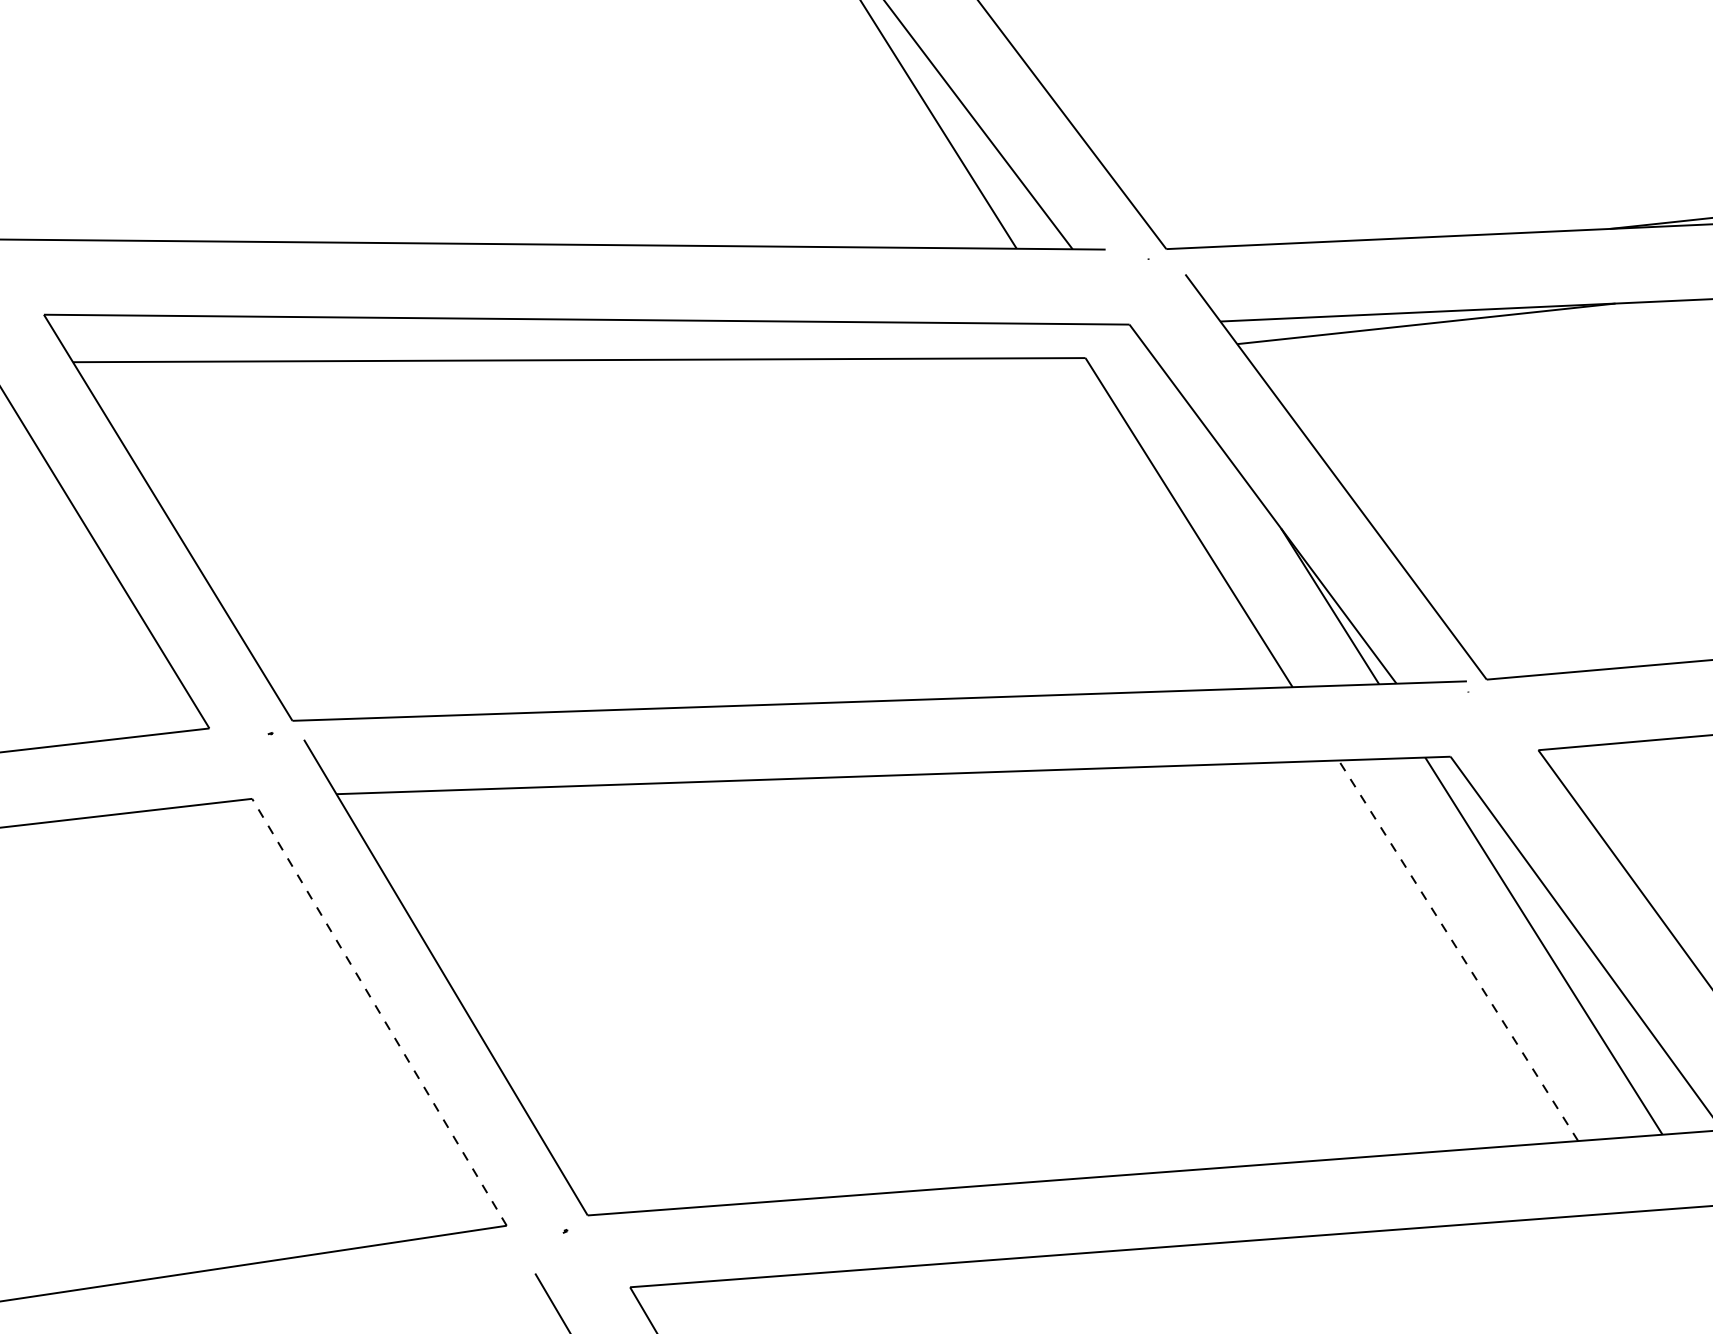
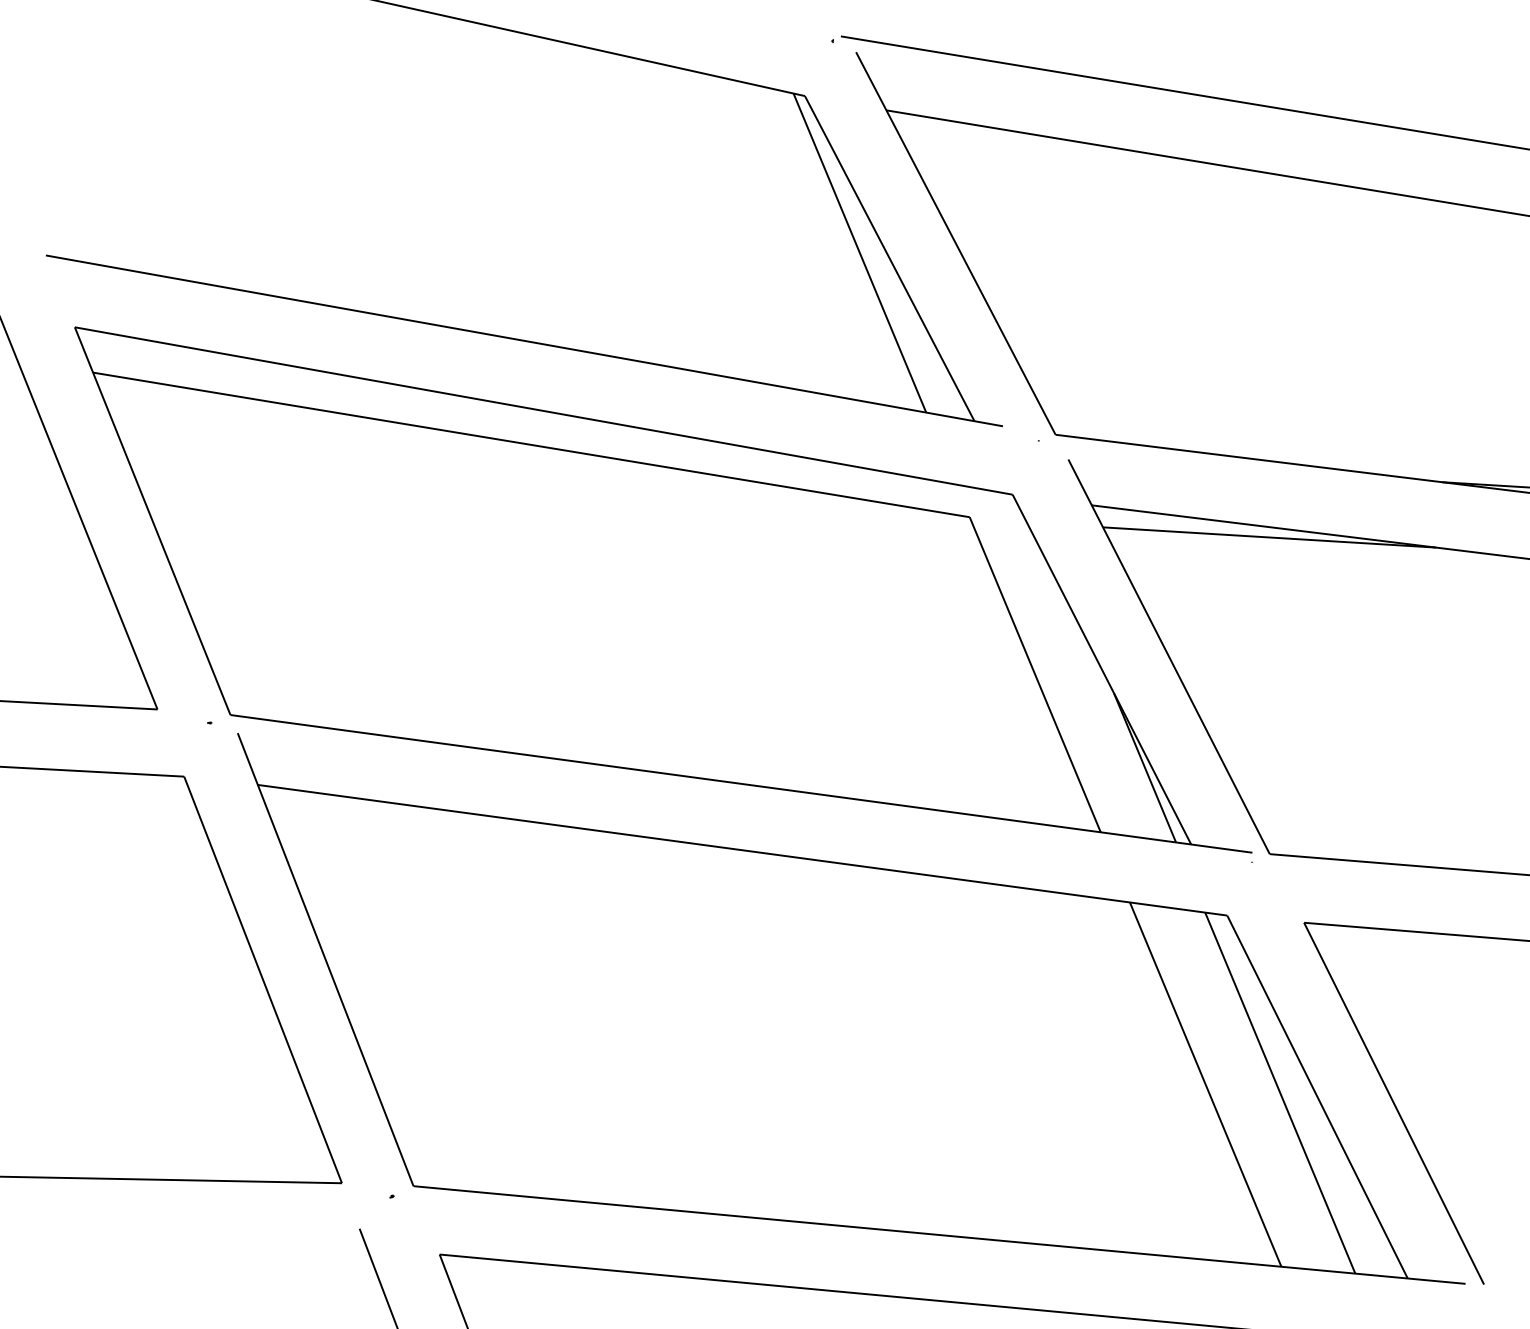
line: (1458, 950) -> (1205, 1084), dashed -> solid
line: (378, 1011) -> (262, 979), dashed -> solid

